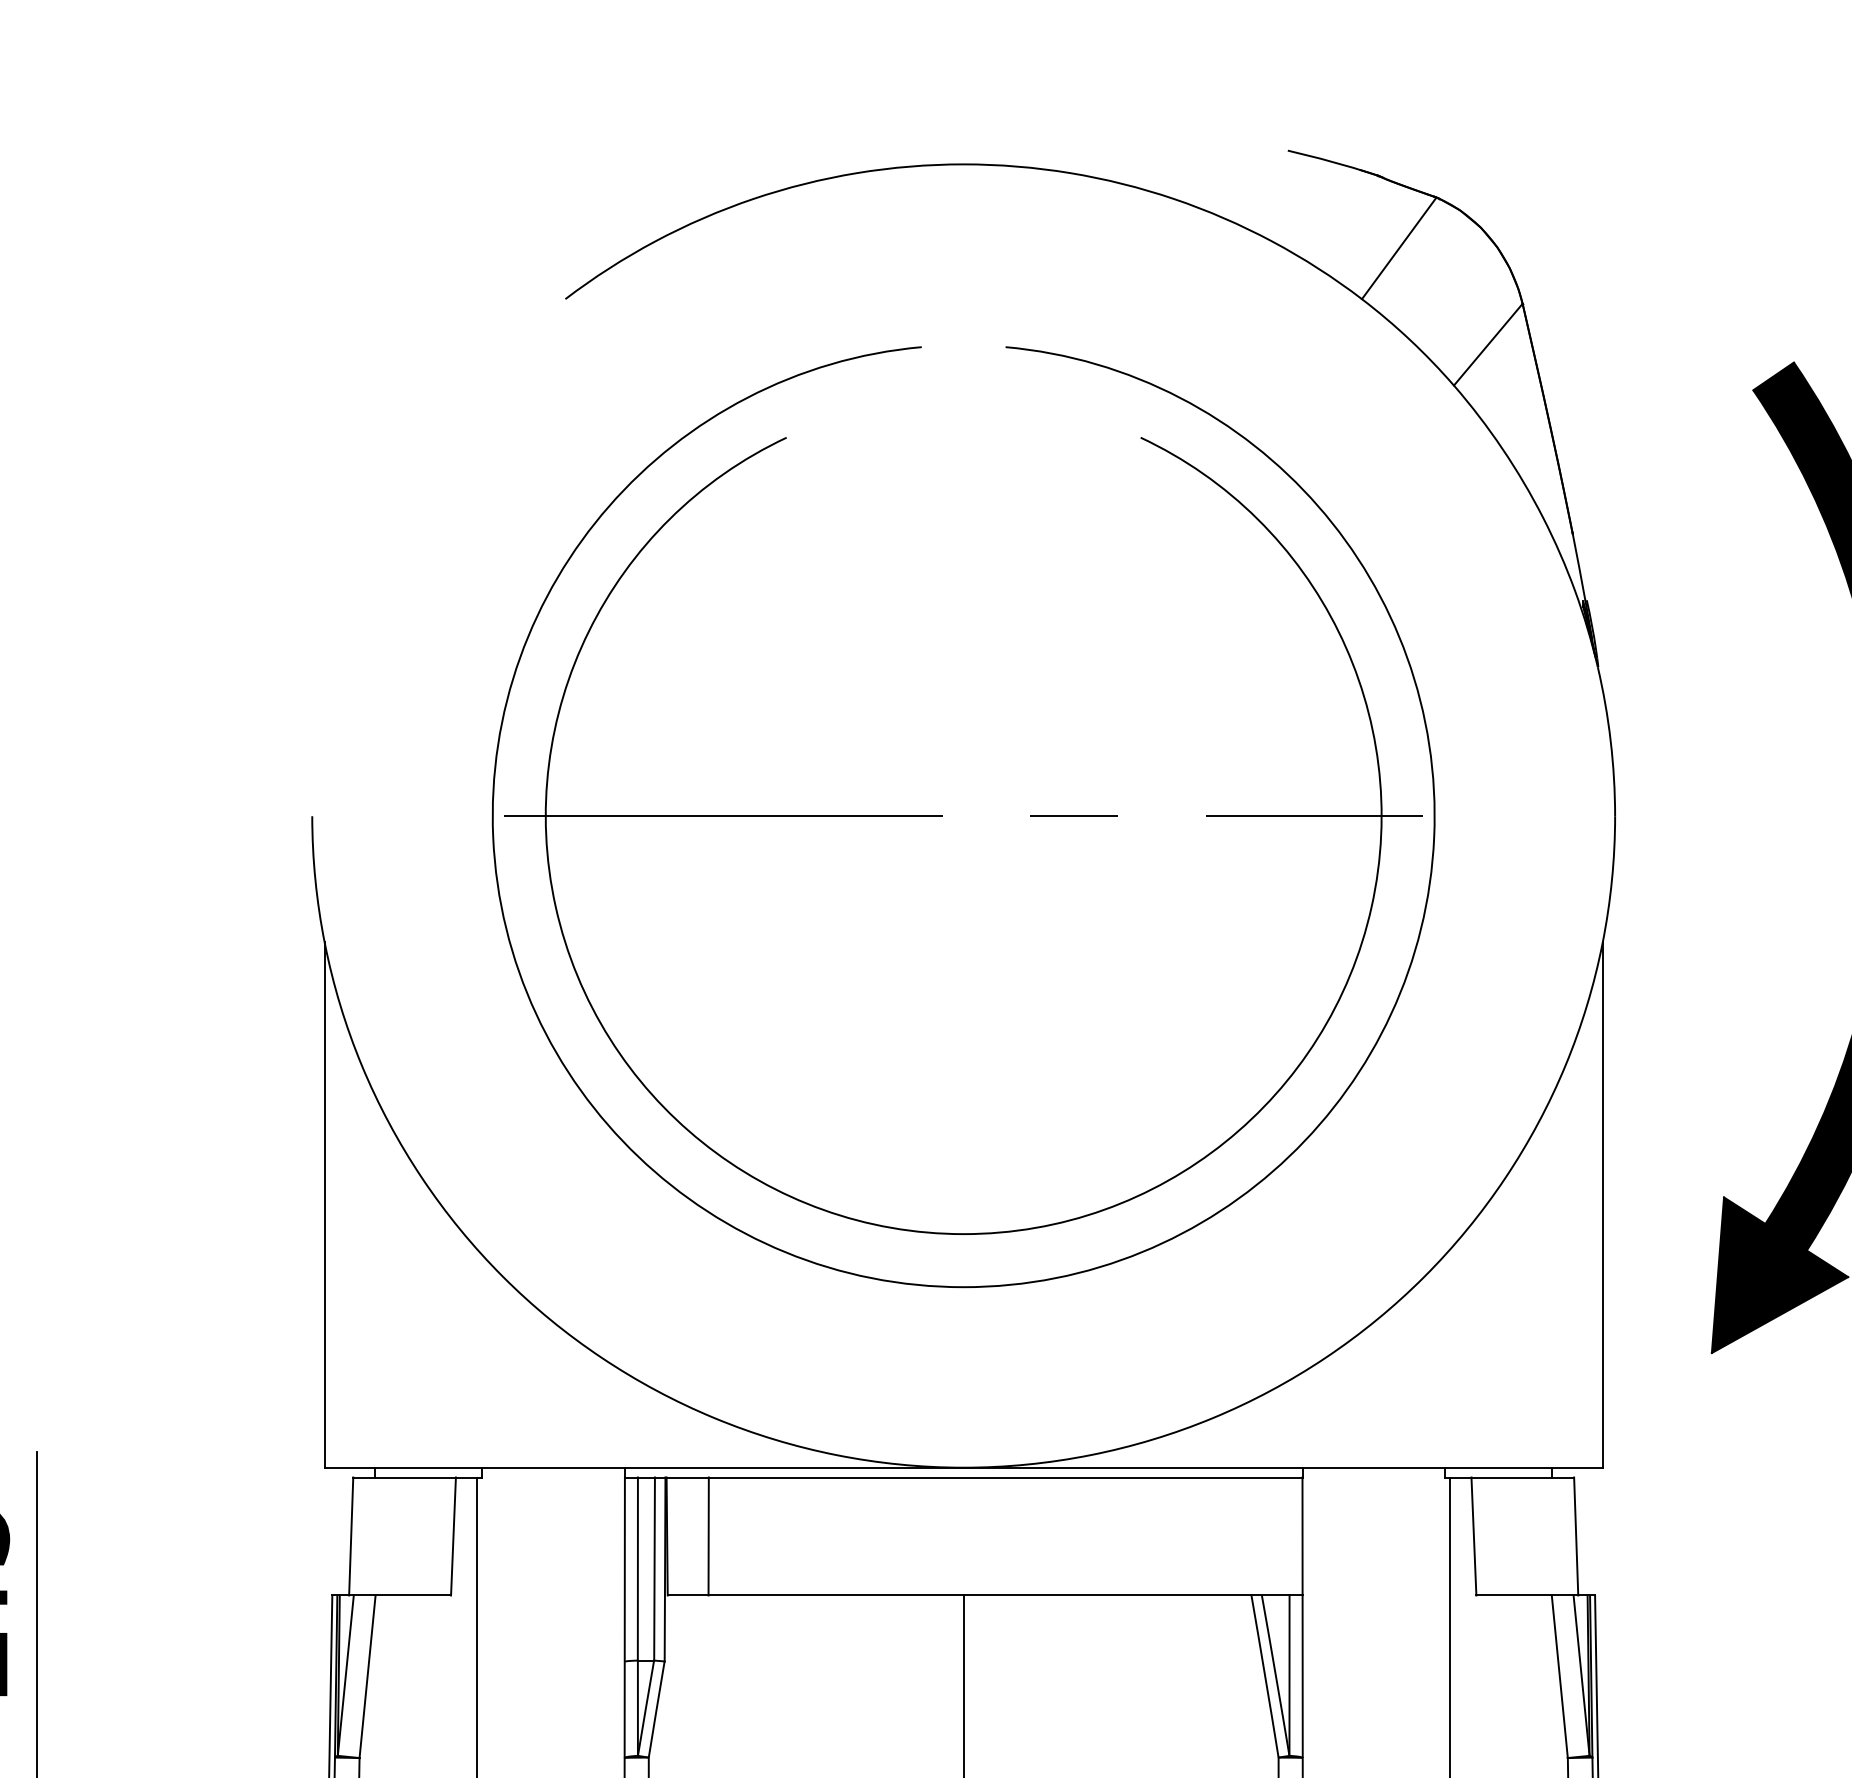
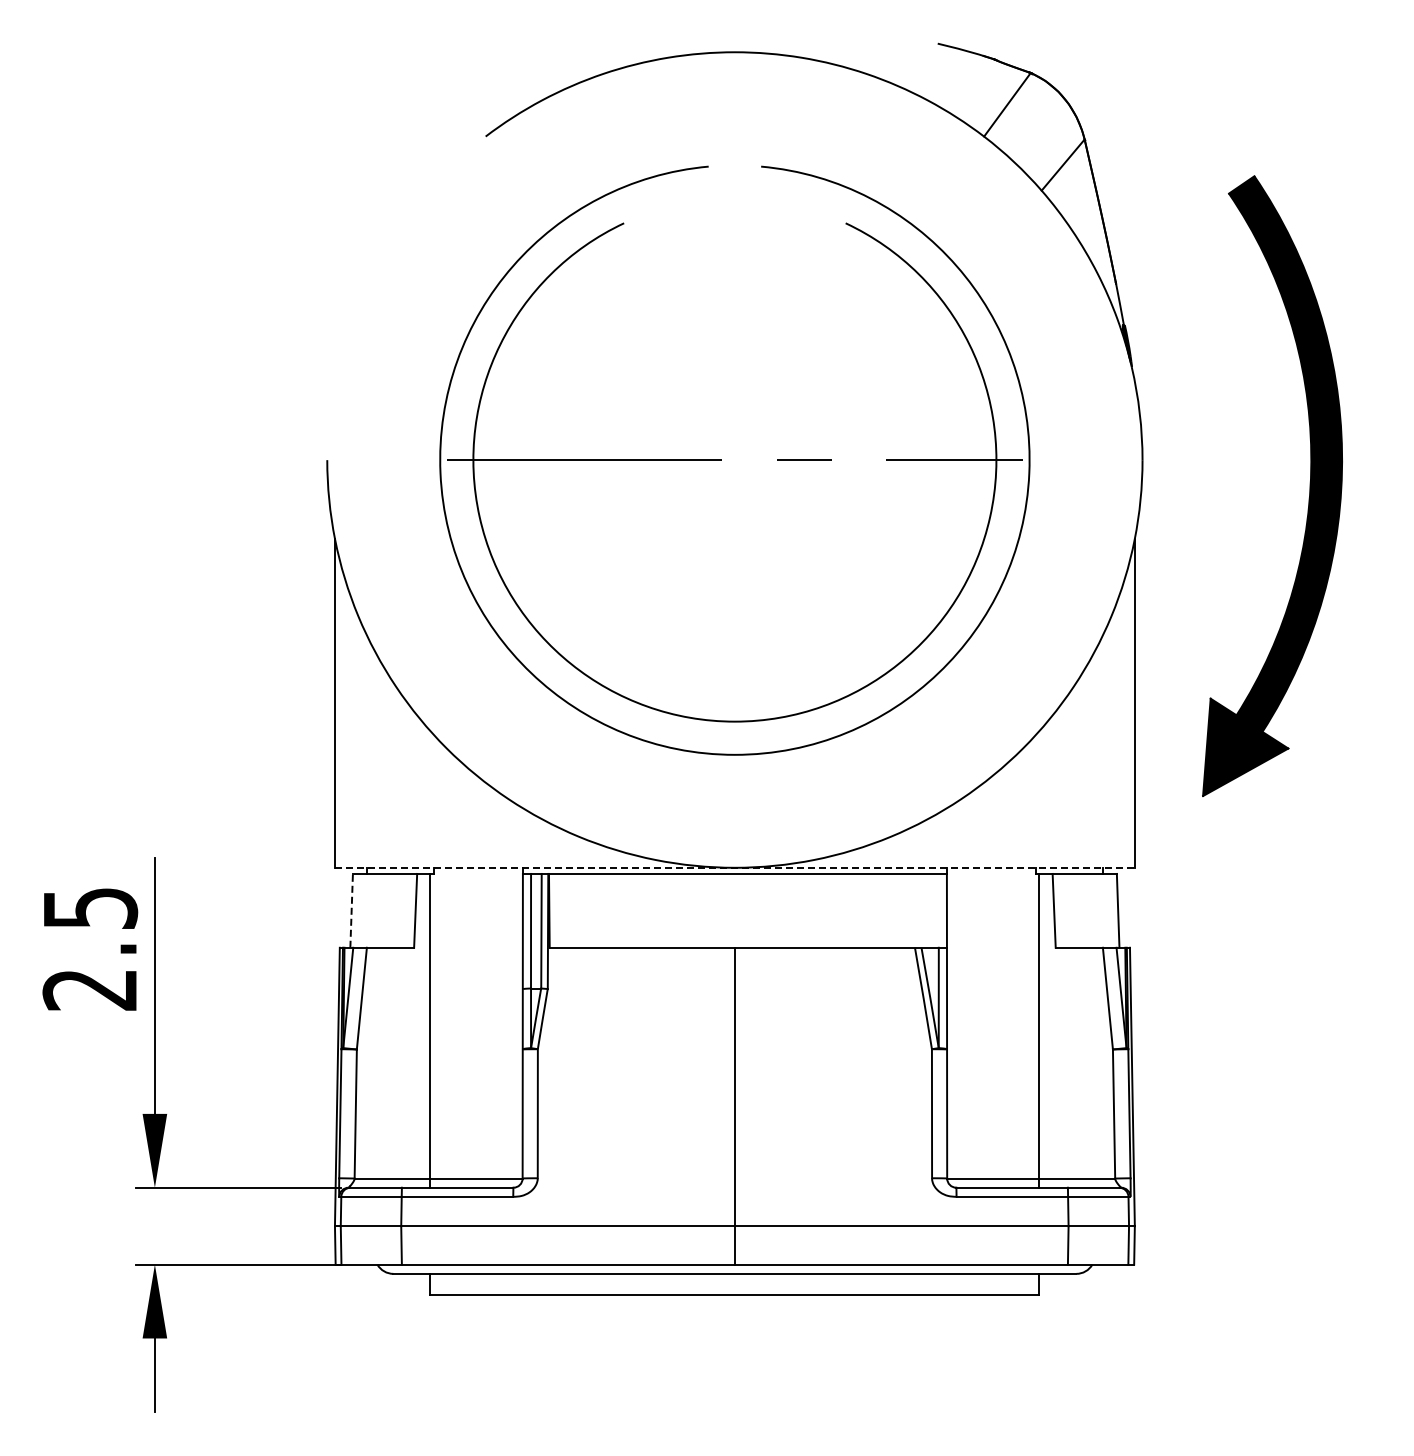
line: (963, 1467) -> (734, 867), solid -> dashed
line: (350, 1535) -> (351, 910), solid -> dashed
line: (708, 1535) -> (575, 910), removed

